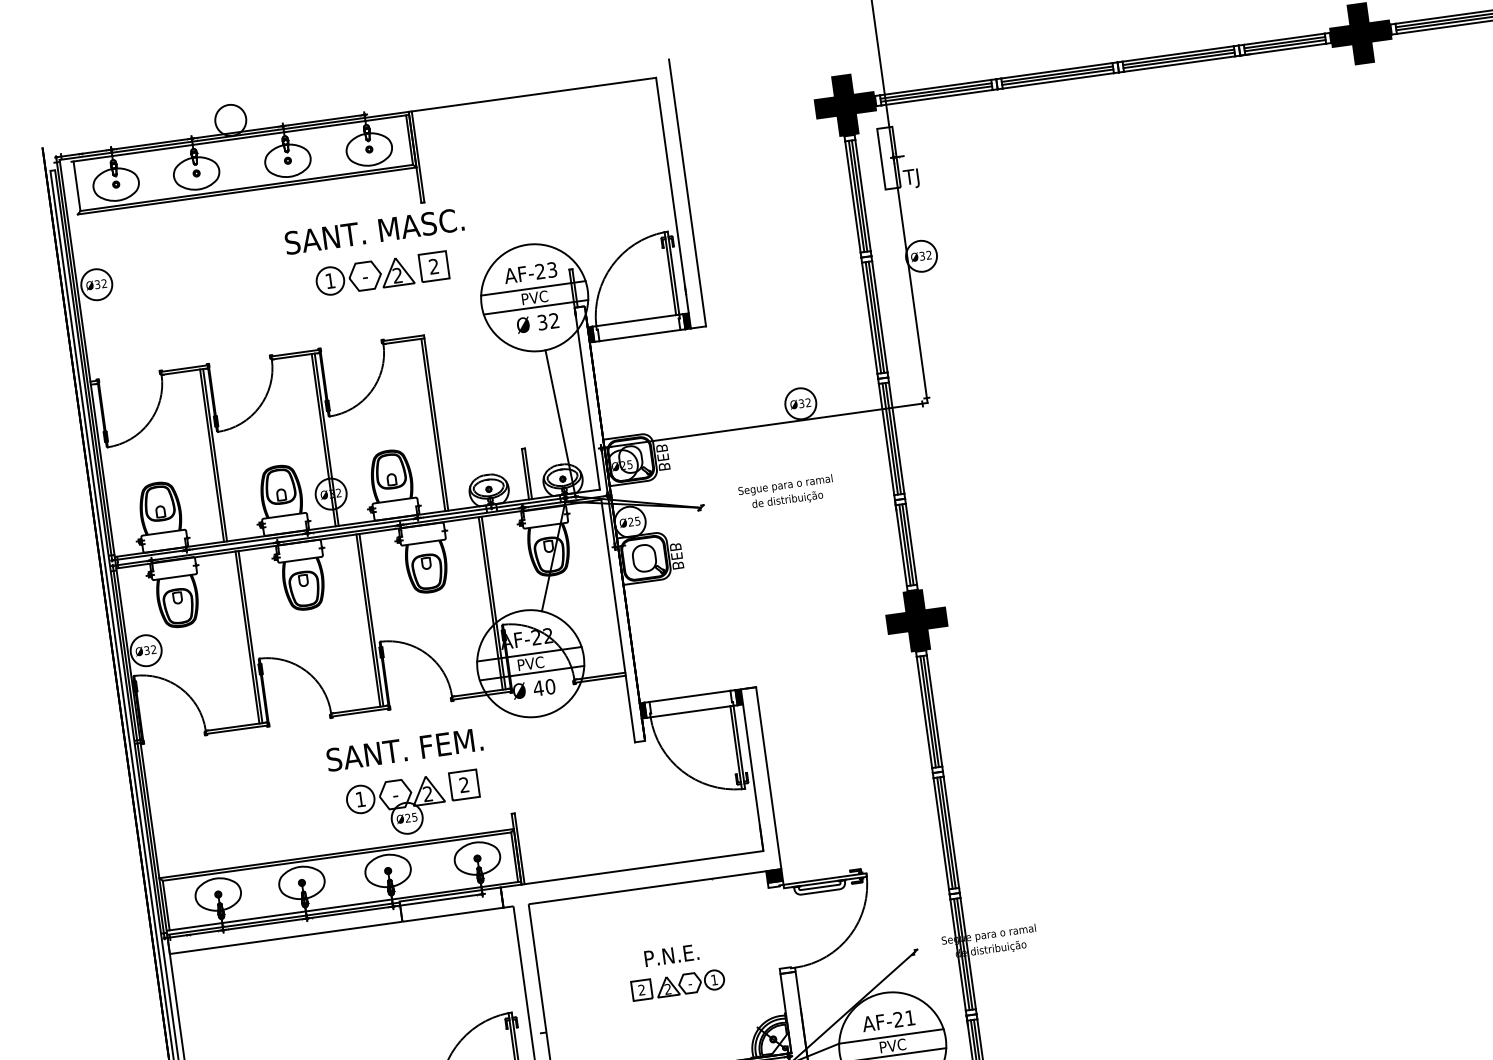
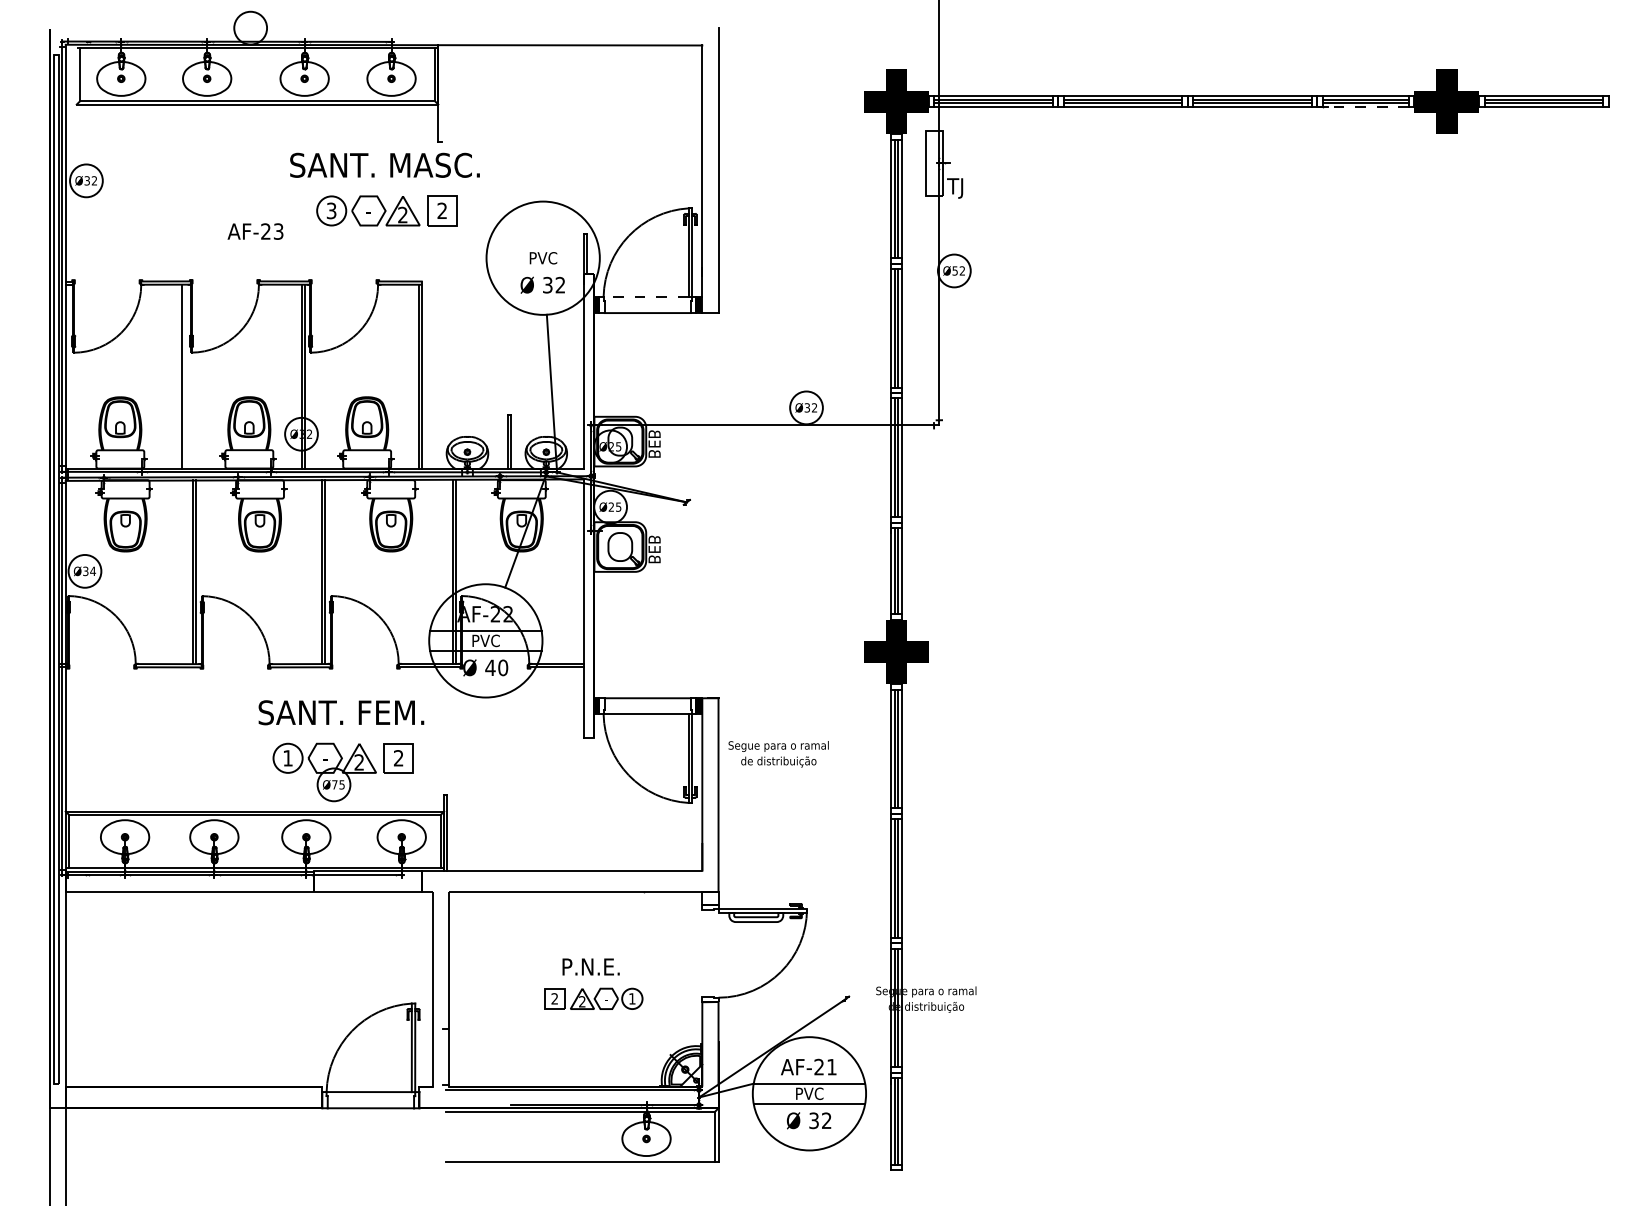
line: (1285, 49) -> (1365, 107), solid -> dashed
line: (418, 156) -> (441, 93), removed
text: (921, 255) -> (954, 270), Ø32 -> Ø52
text: (530, 272) -> (255, 231), moved
text: (330, 280) -> (331, 210), 1 -> 3
line: (532, 288) -> (542, 248), removed
line: (535, 307) -> (542, 268), removed
line: (635, 320) -> (645, 296), solid -> dashed
line: (215, 455) -> (185, 376), removed
text: (786, 493) -> (778, 754), moved
text: (154, 648) -> (93, 570), Ø32 -> Ø34
text: (407, 817) -> (334, 784), Ø25 -> Ø75
fill: (774, 875) -> (710, 898), removed

